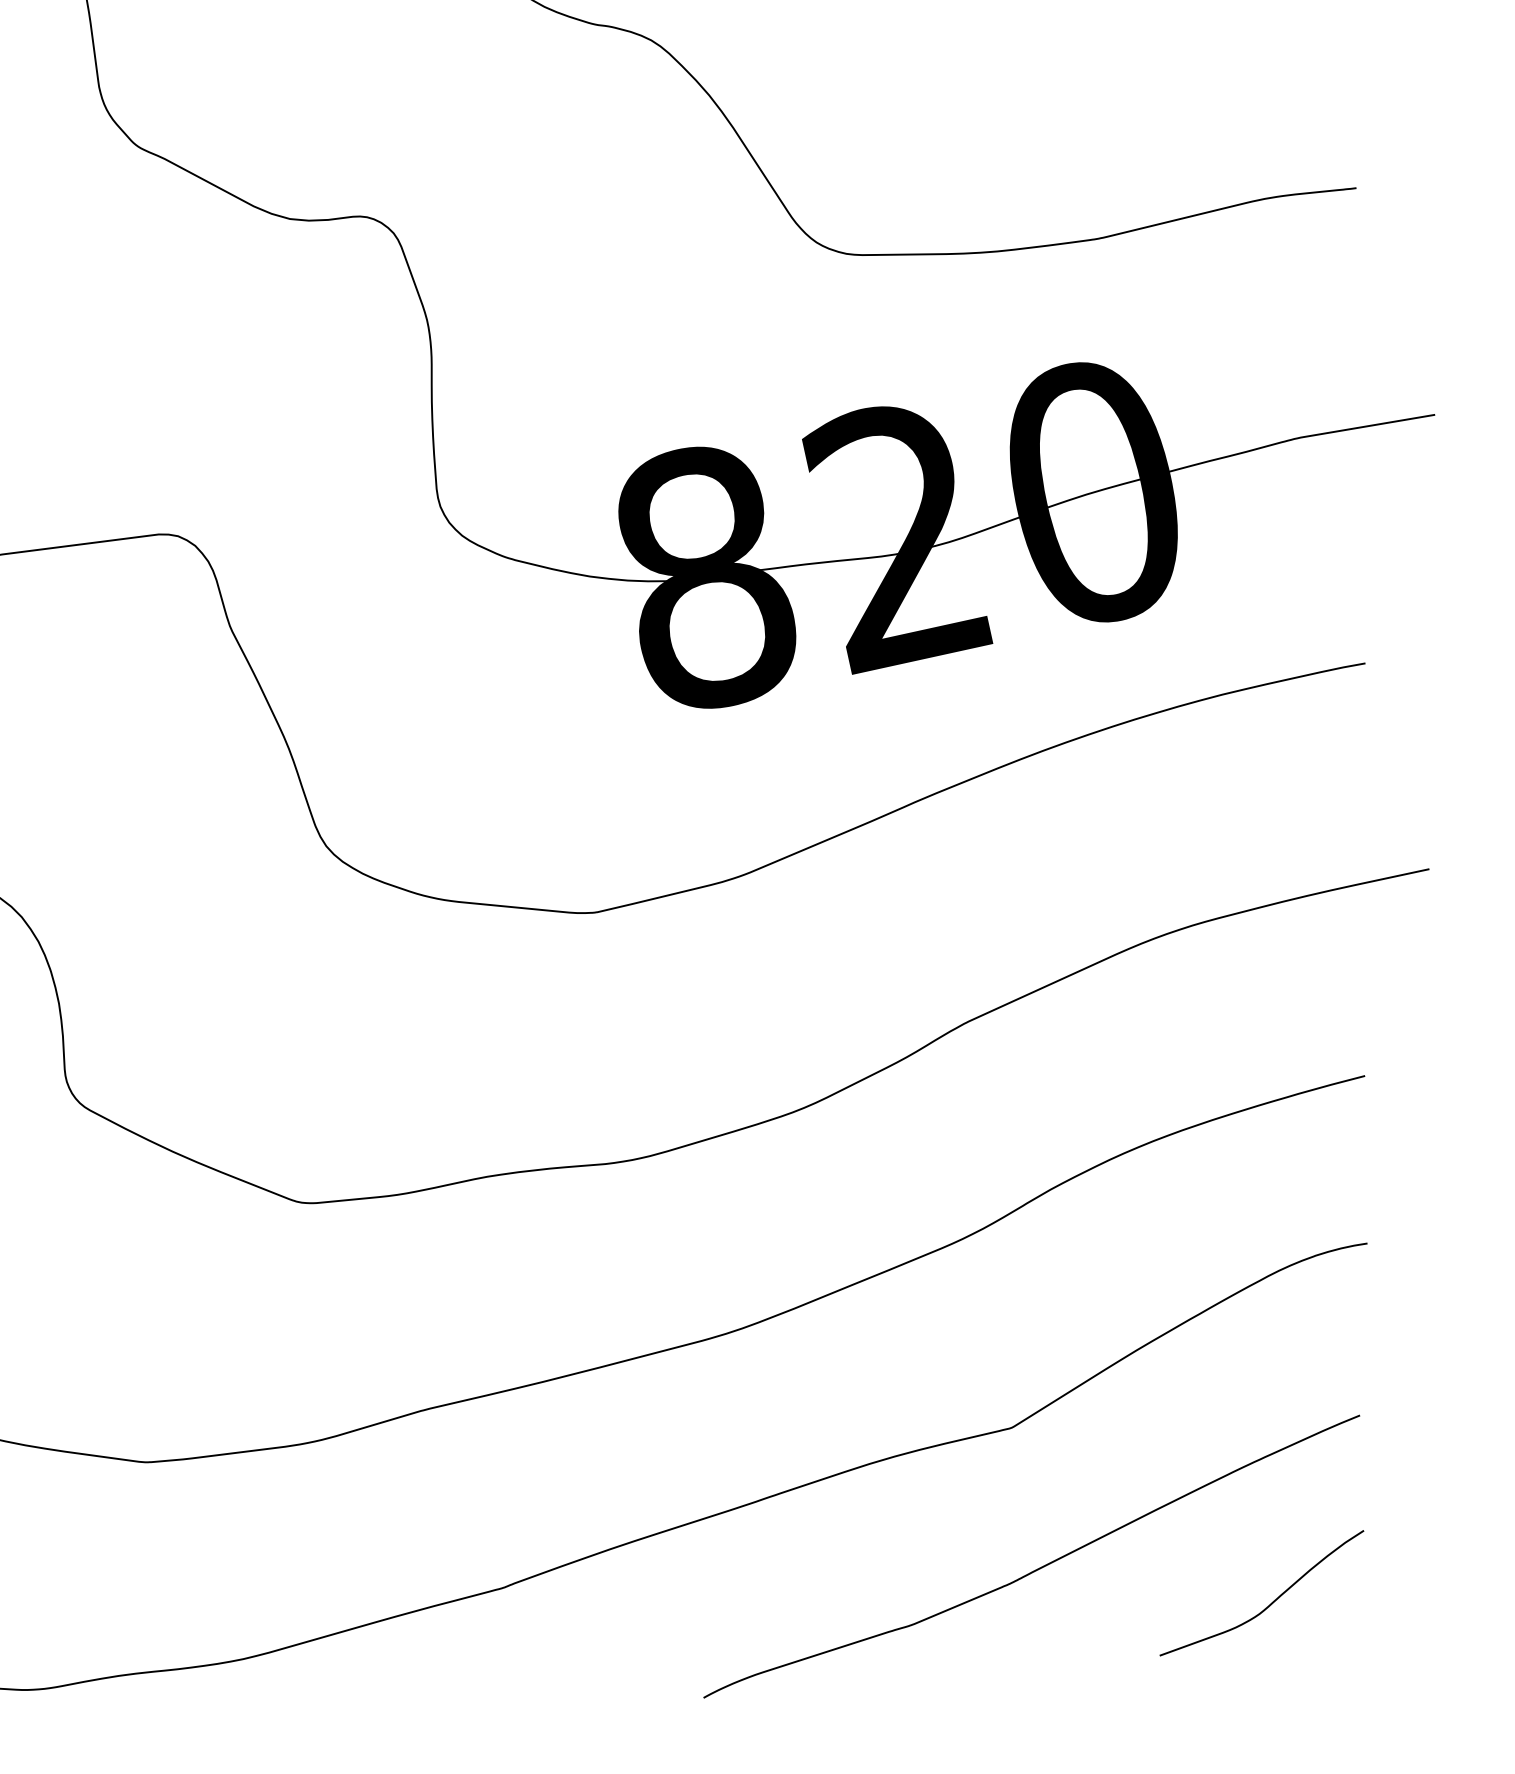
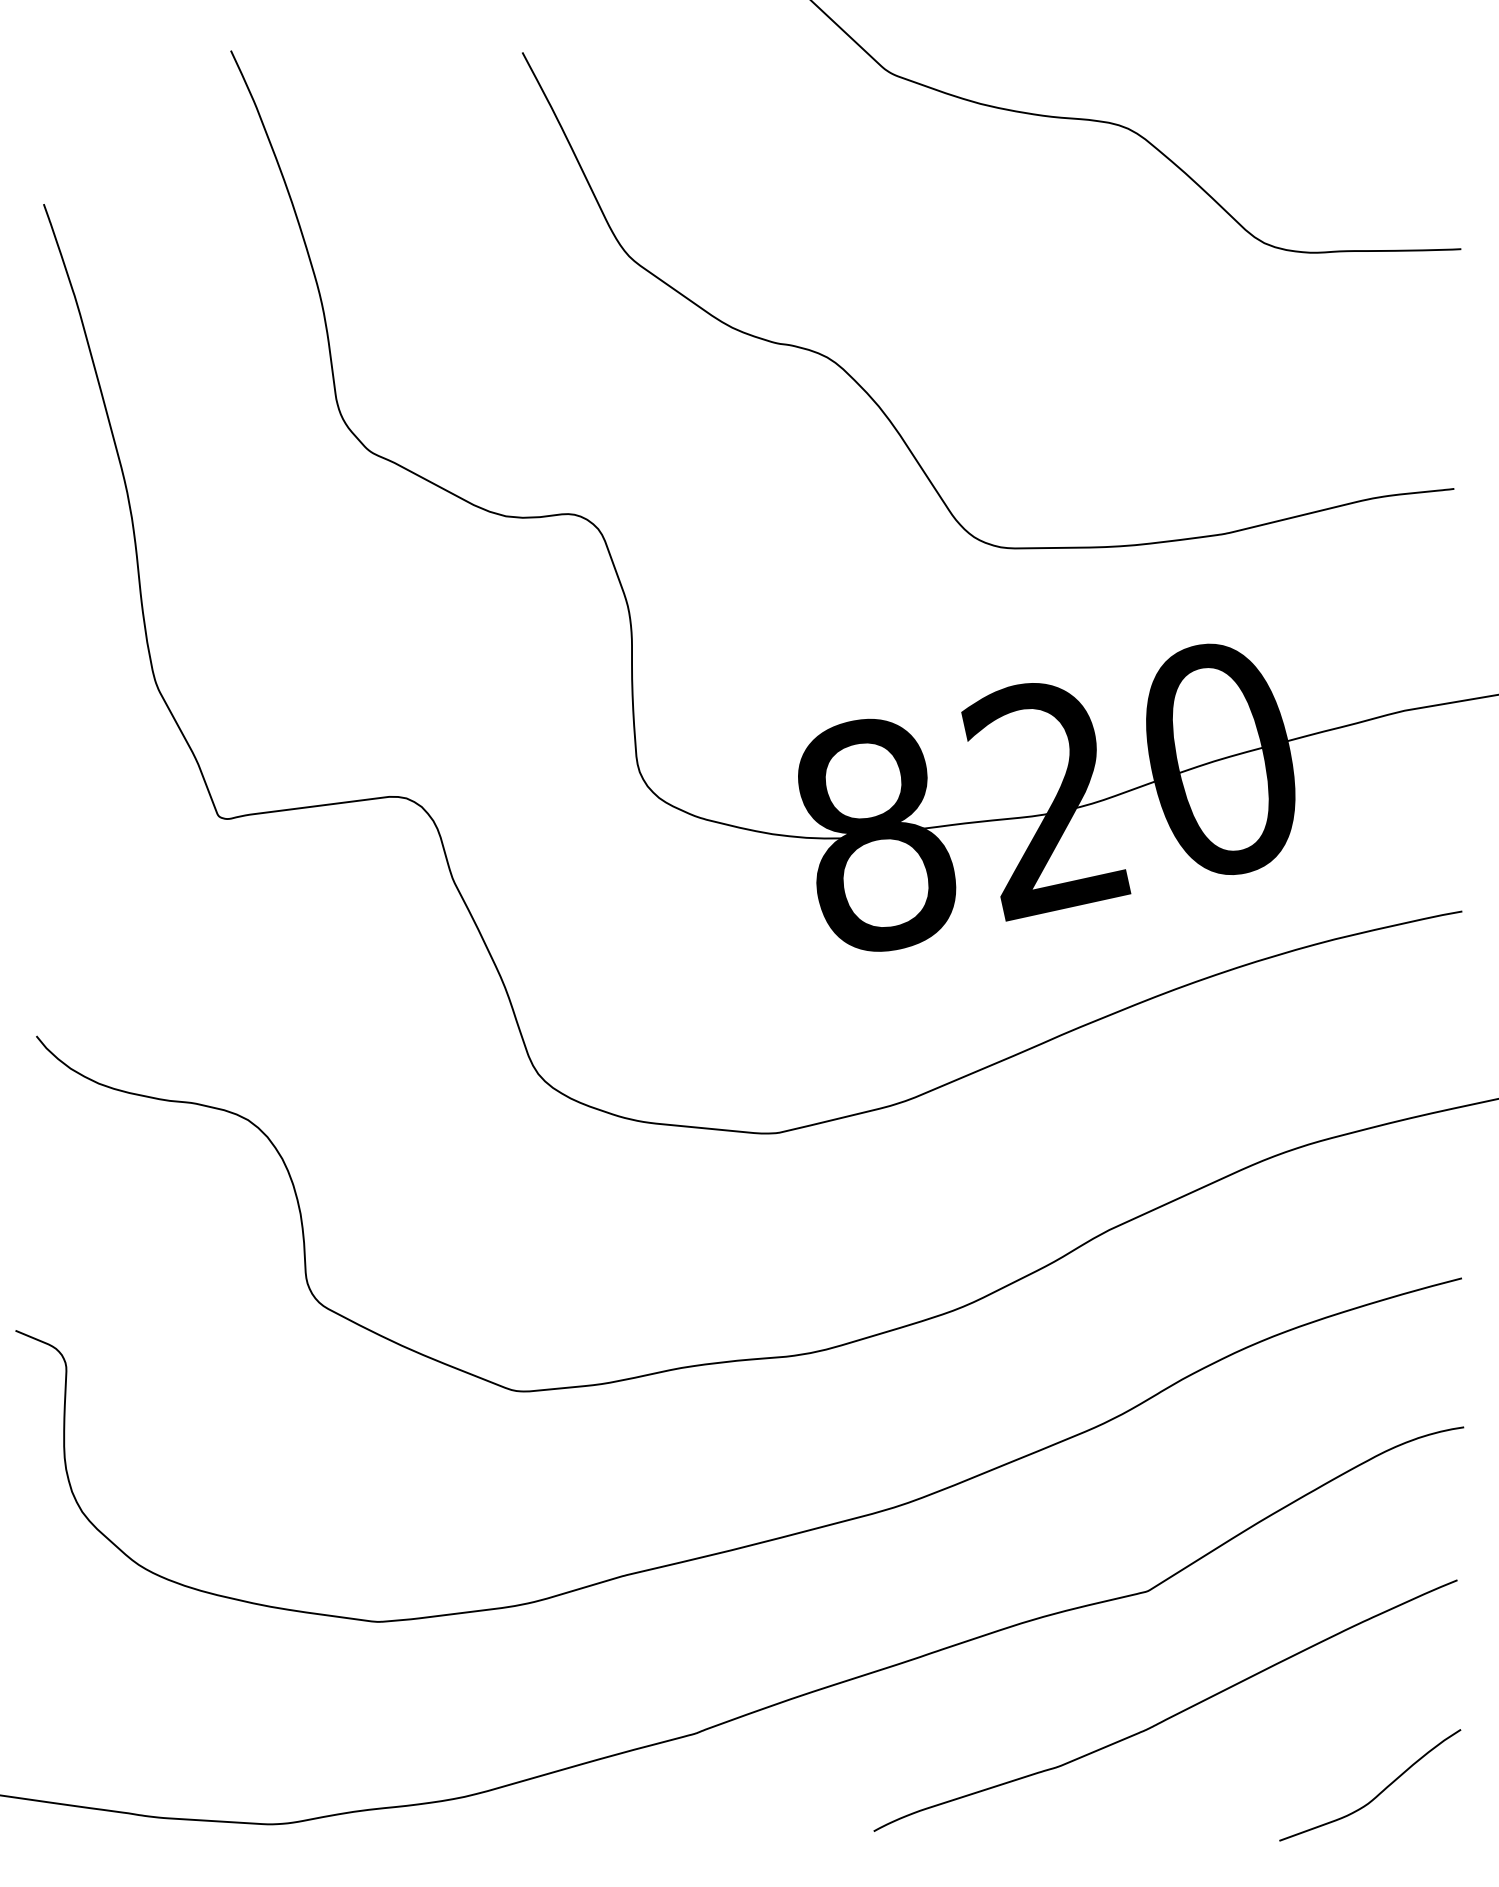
curve: (1271, 1602) -> (1378, 1793), moved

